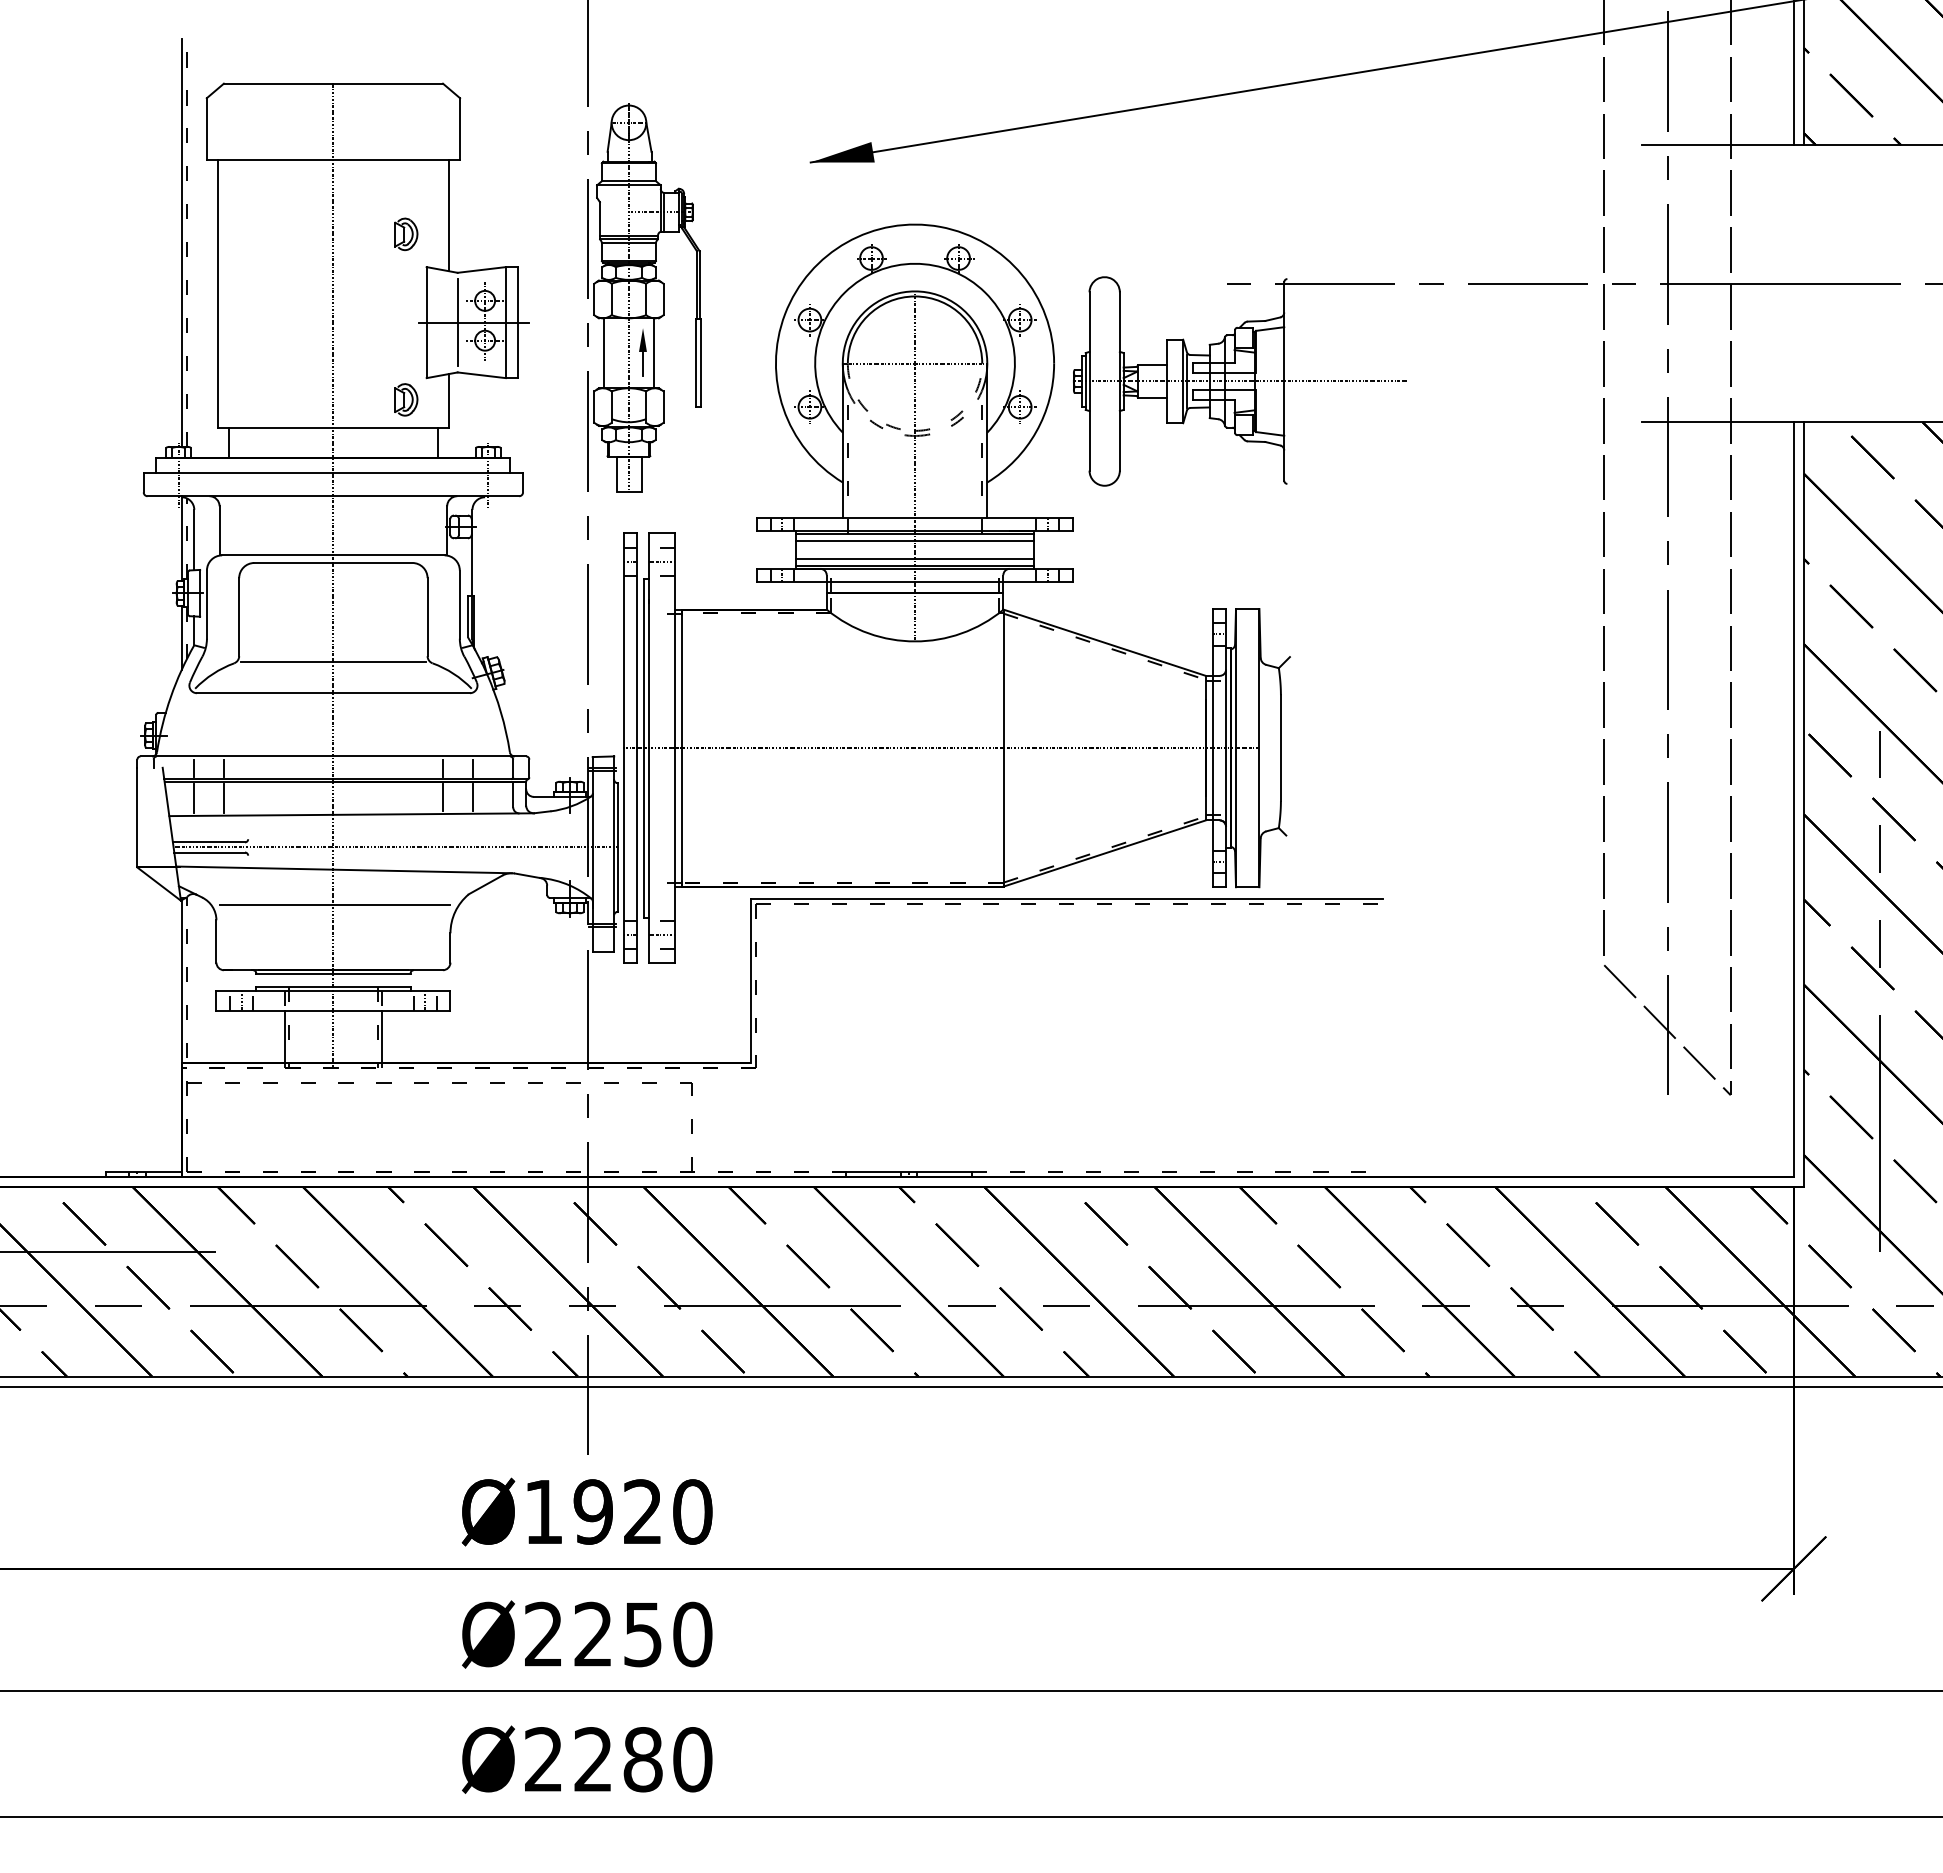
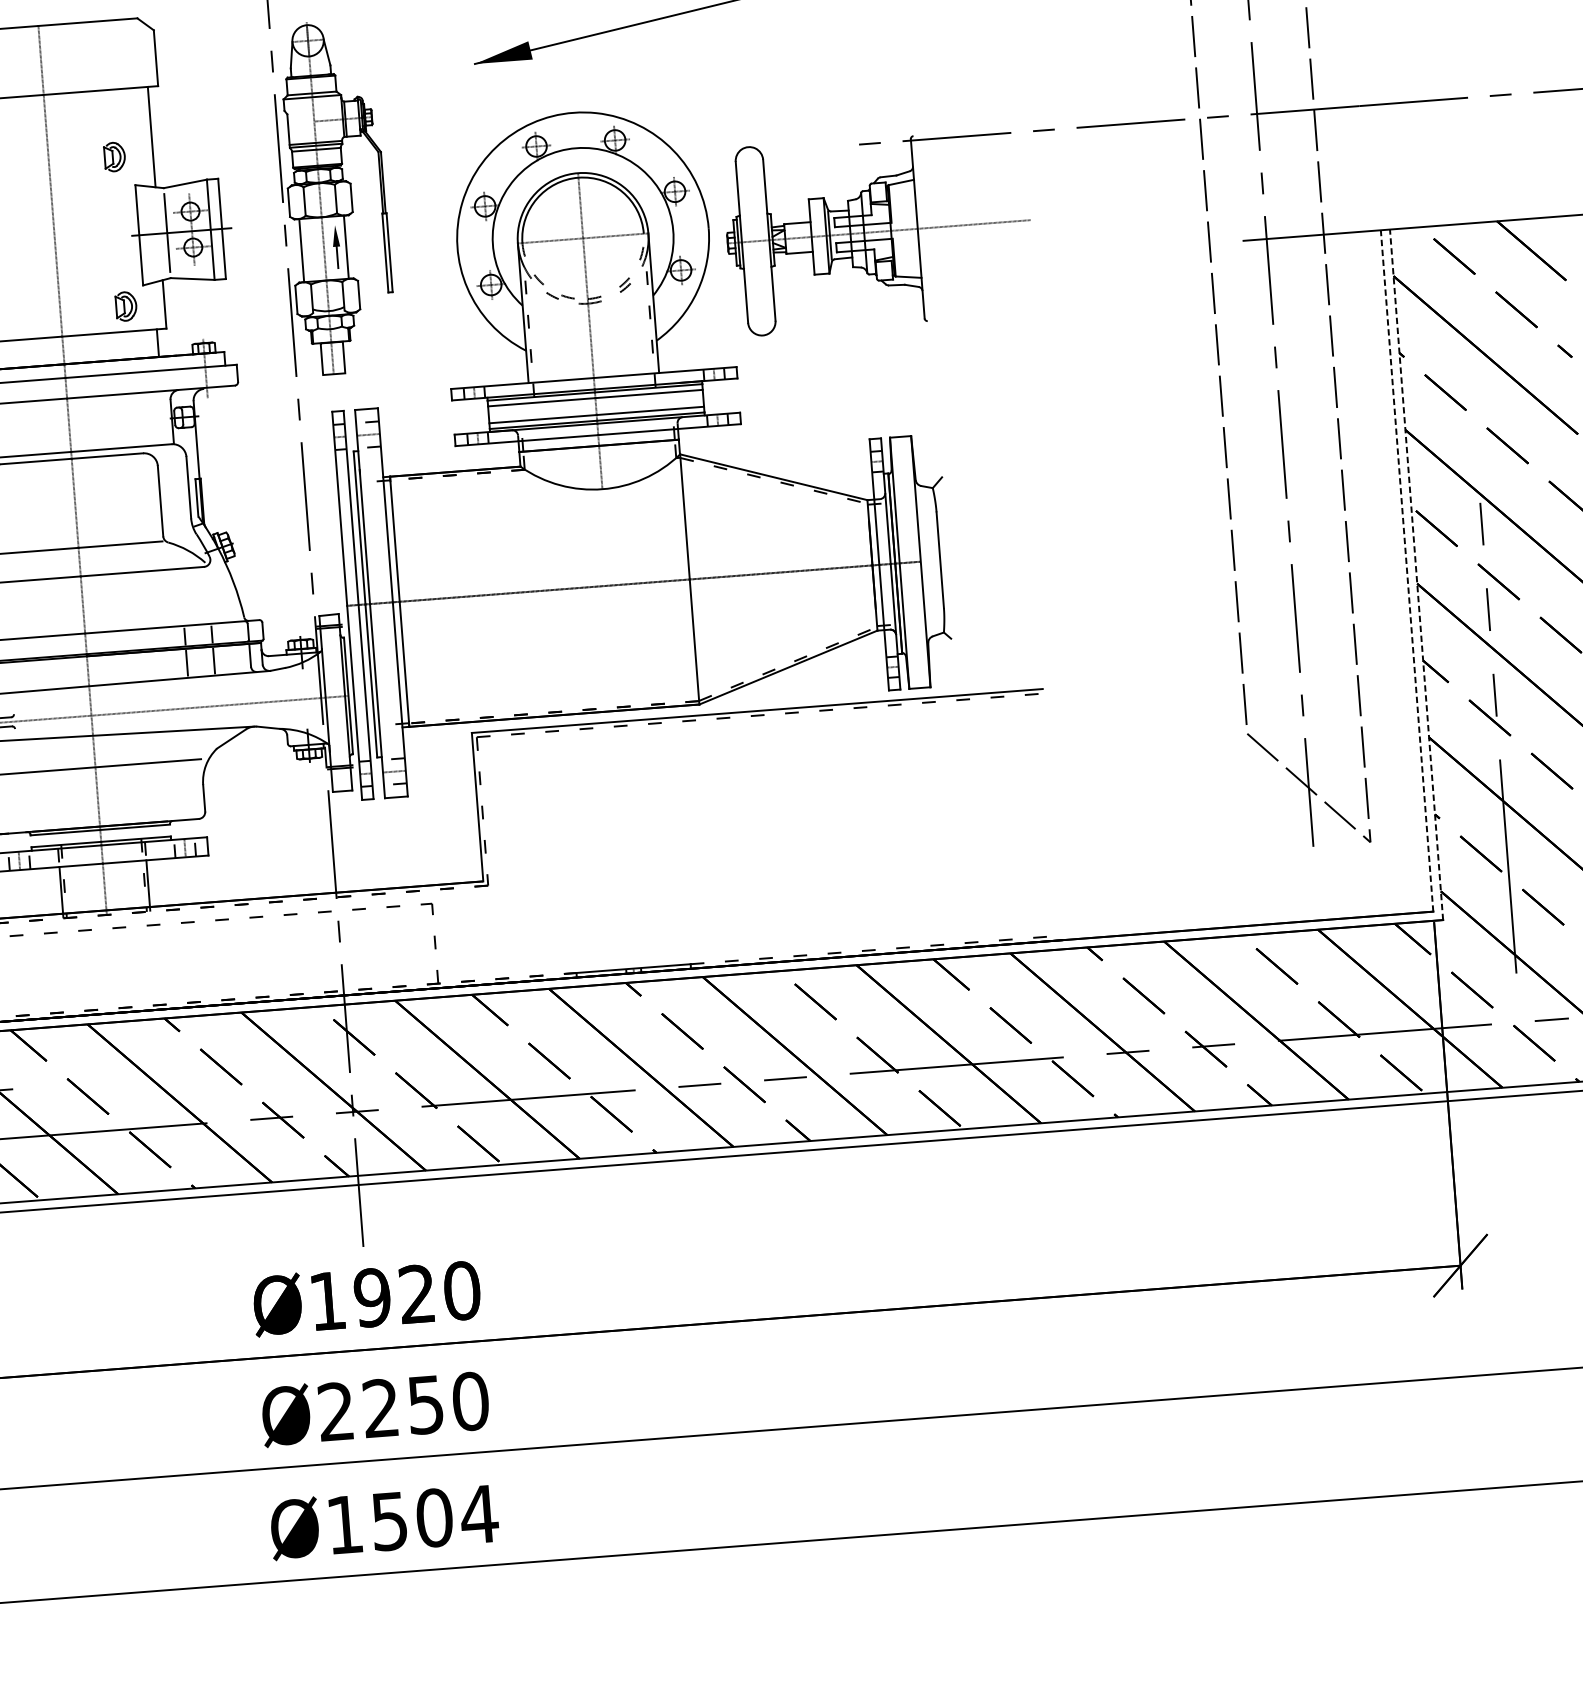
line: (1793, 799) -> (1406, 570), solid -> dashed
line: (1804, 804) -> (1416, 574), solid -> dashed
text: (619, 1759) -> (413, 1519), Ø2280 -> Ø1504

